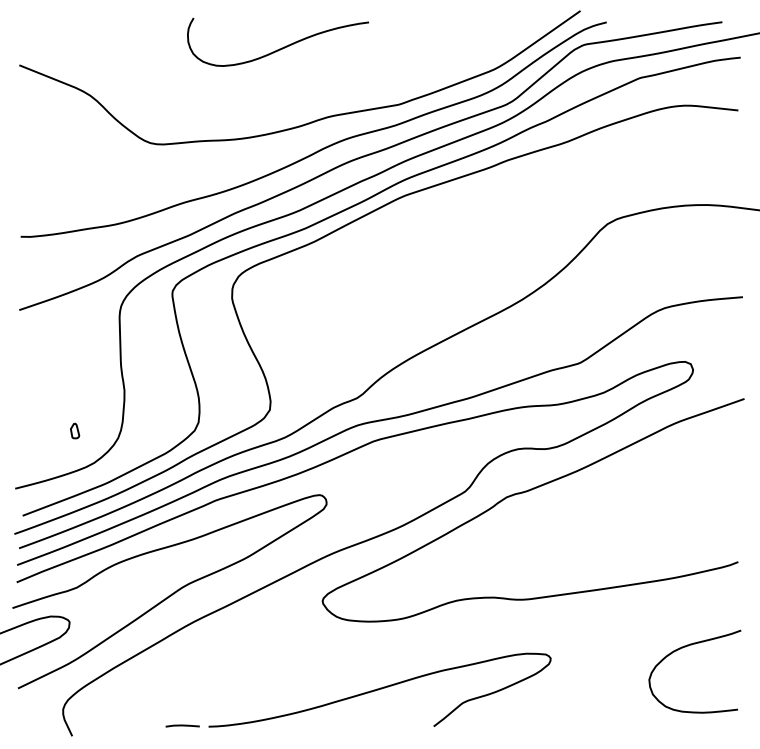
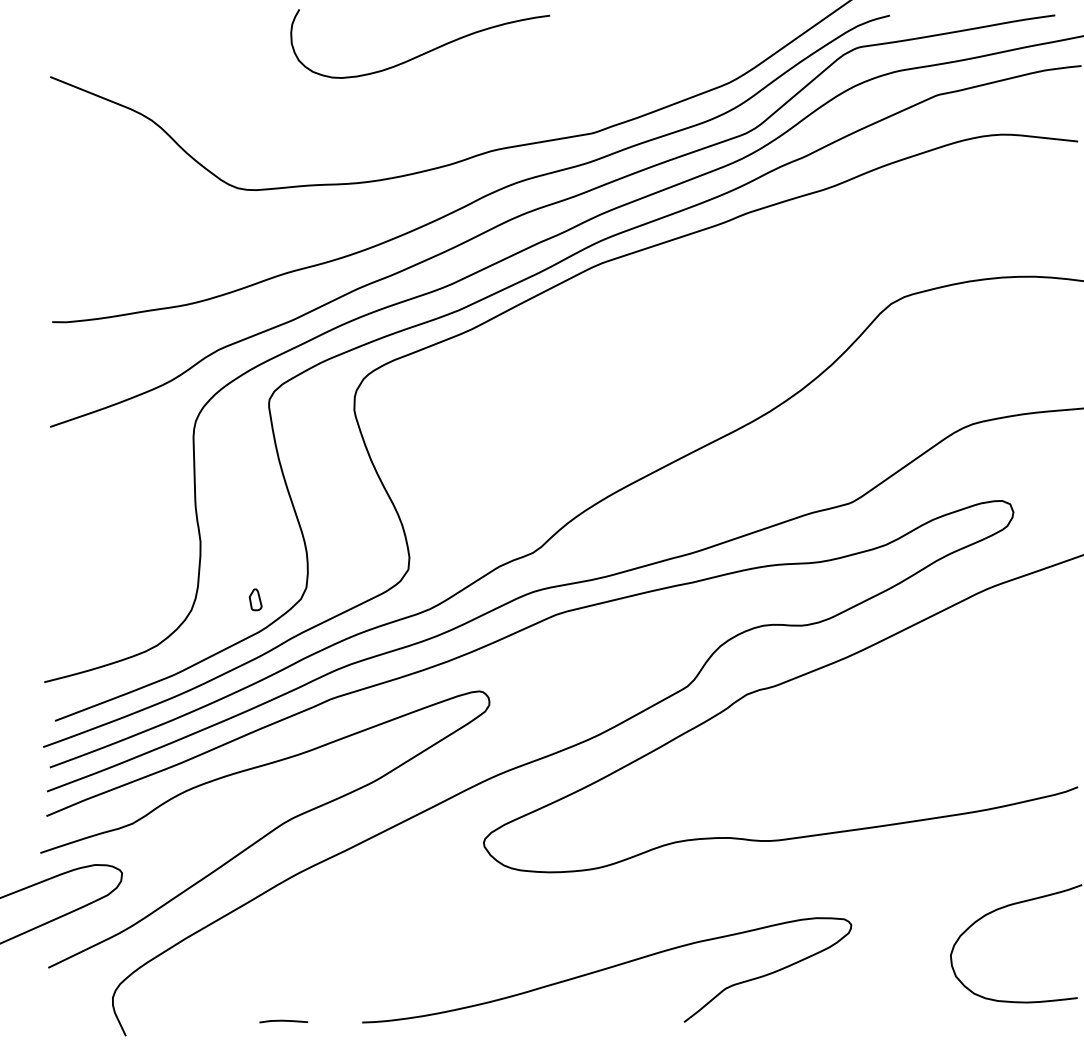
part: (75, 430) -> (256, 599), moved
curve: (379, 689) -> (606, 969), moved

